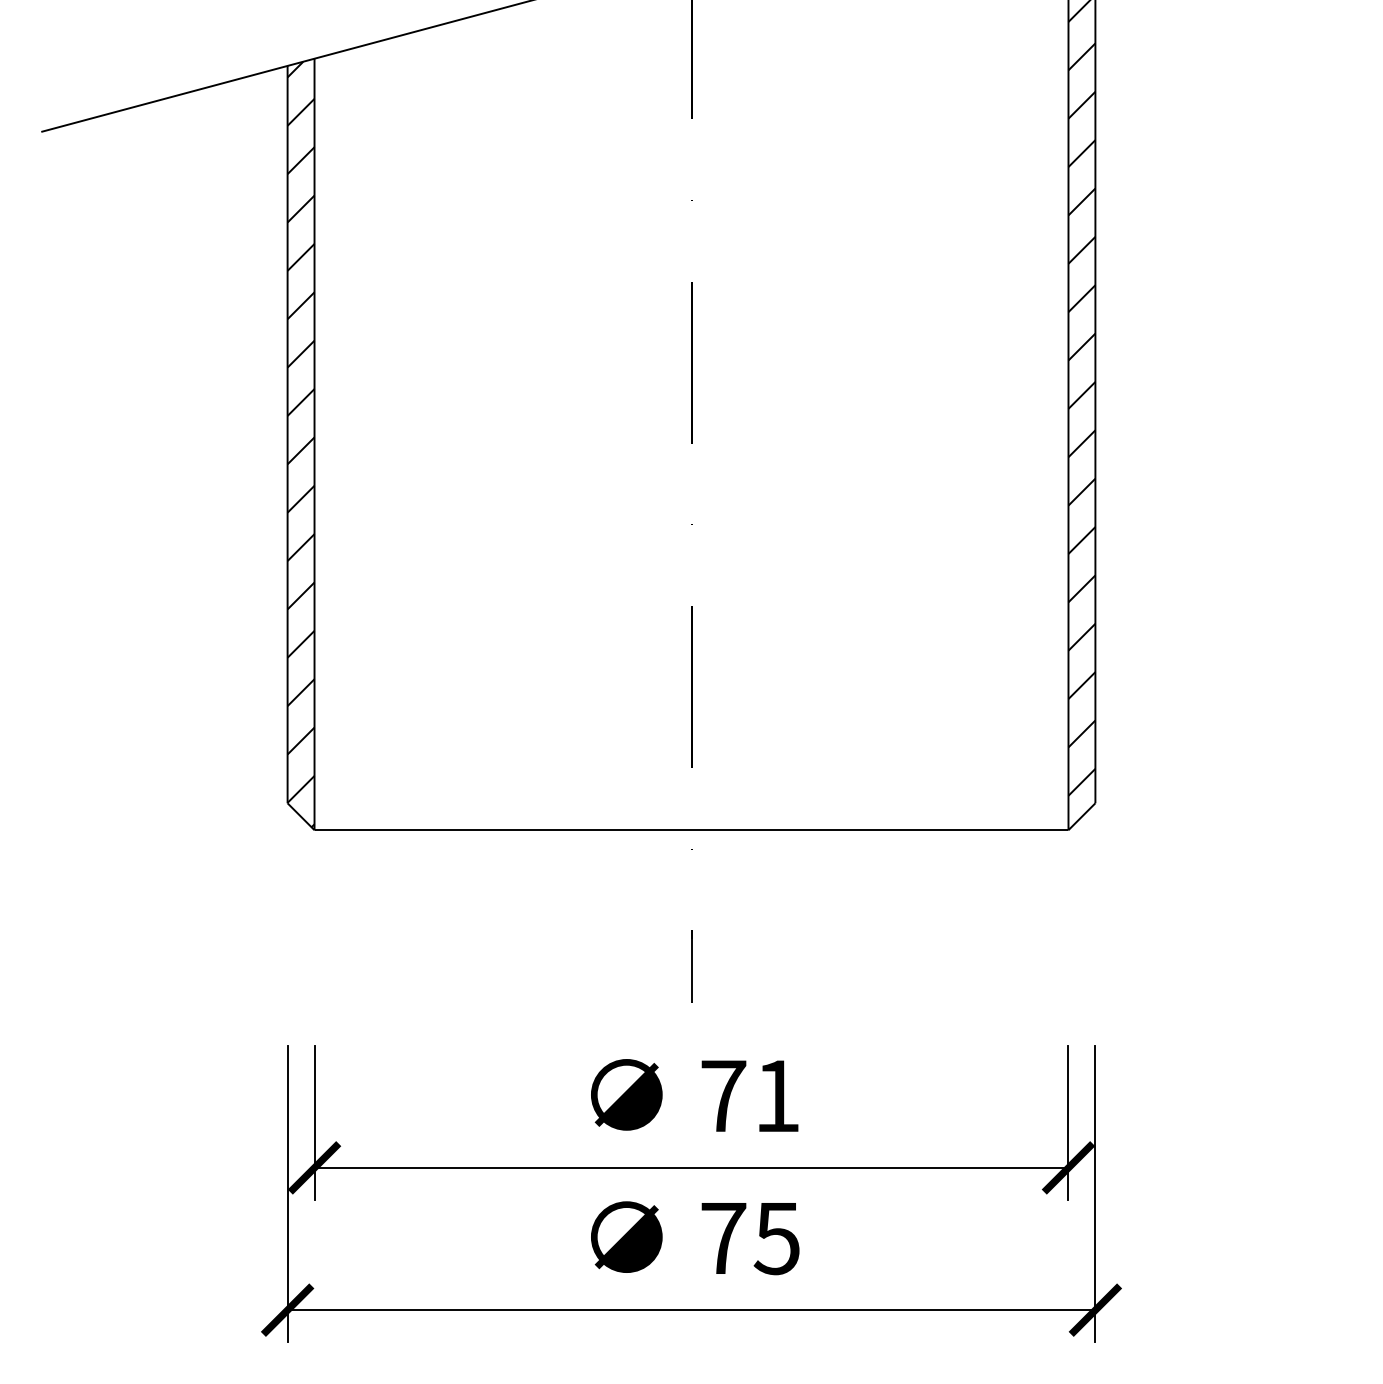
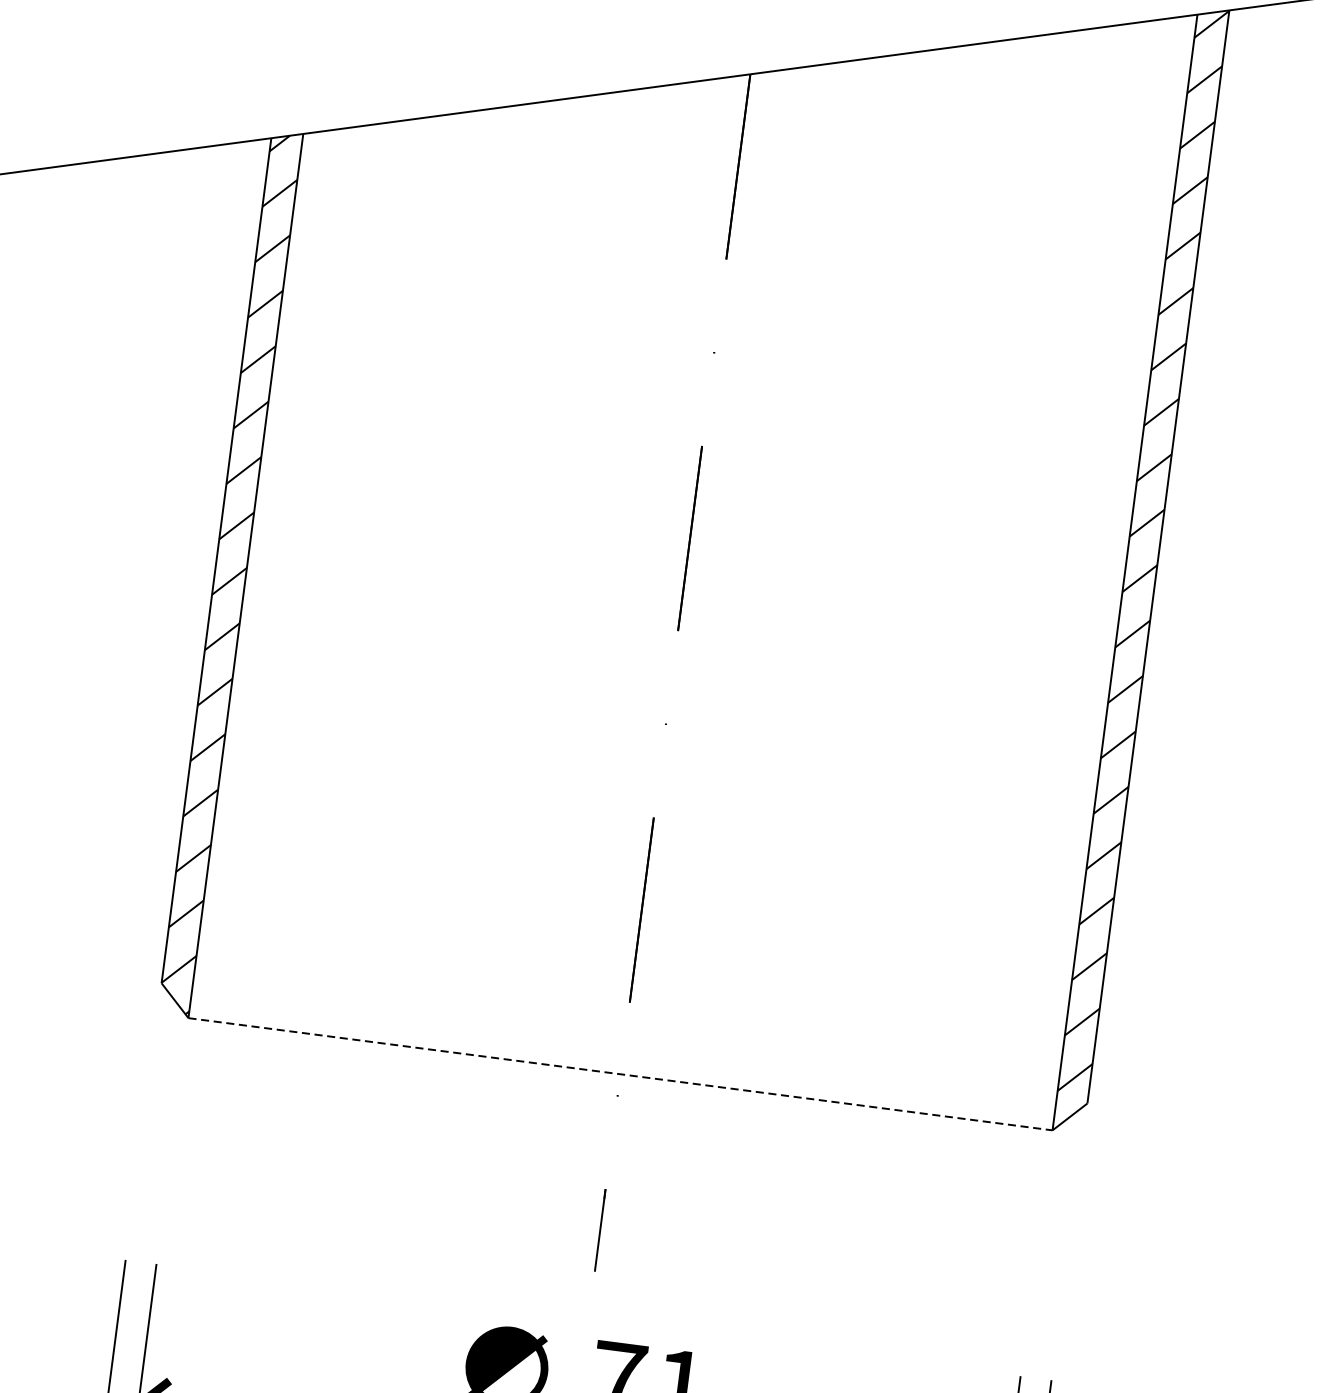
line: (691, 830) -> (620, 1074), solid -> dashed

